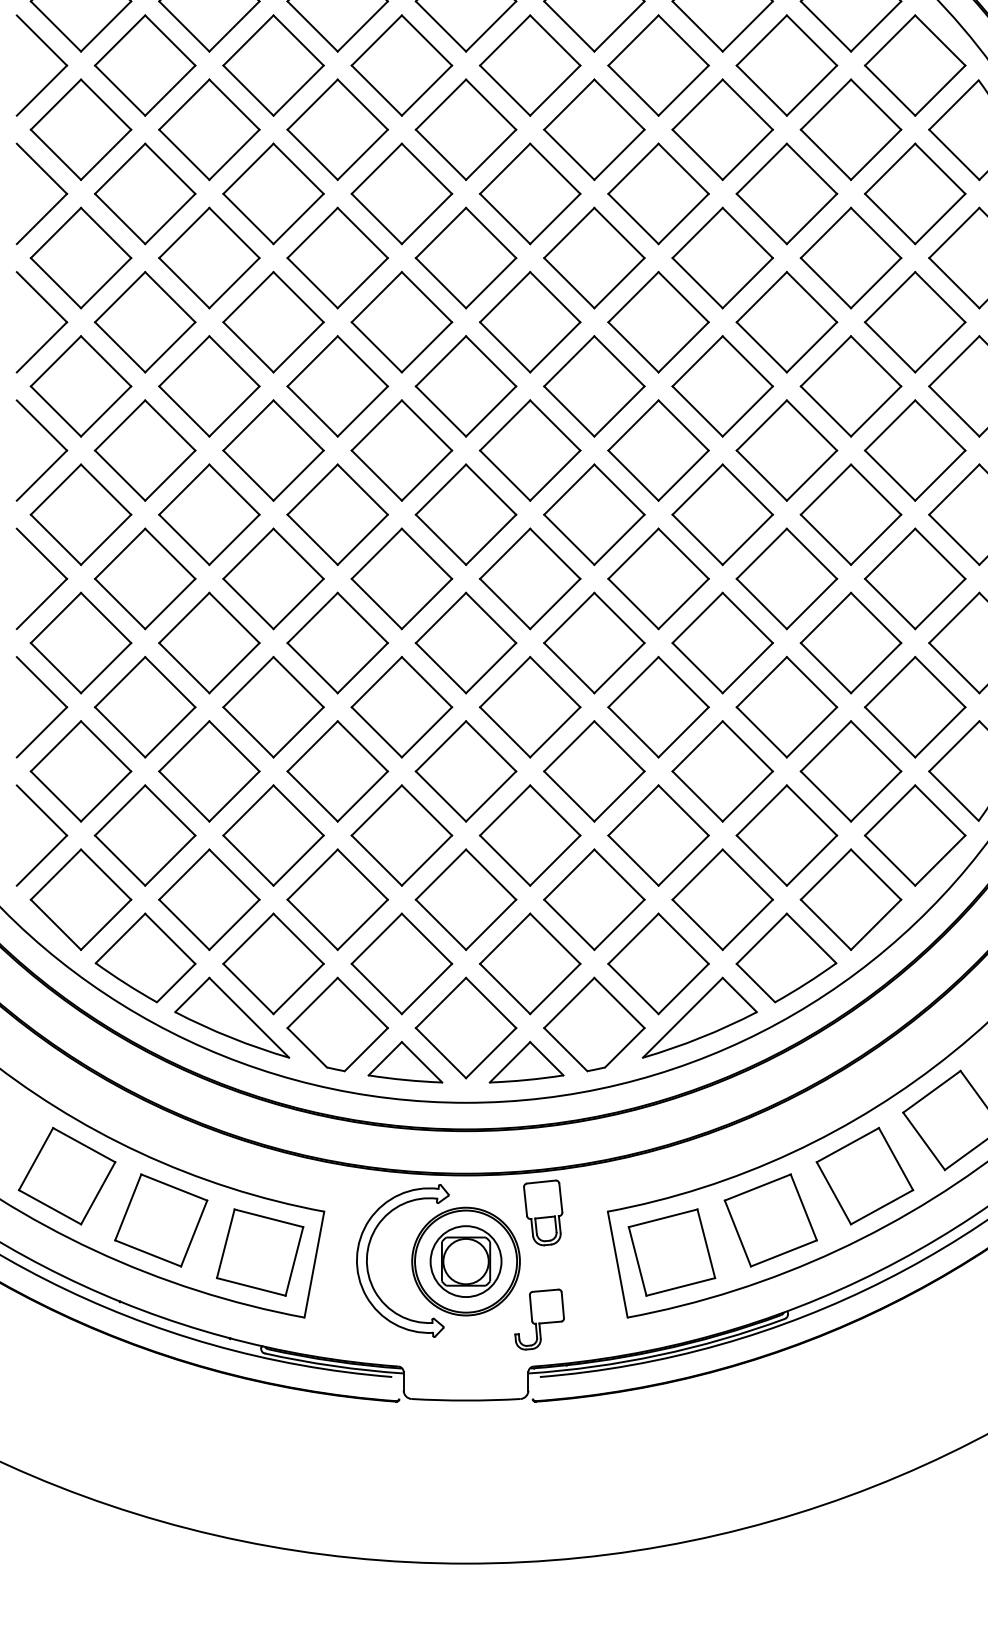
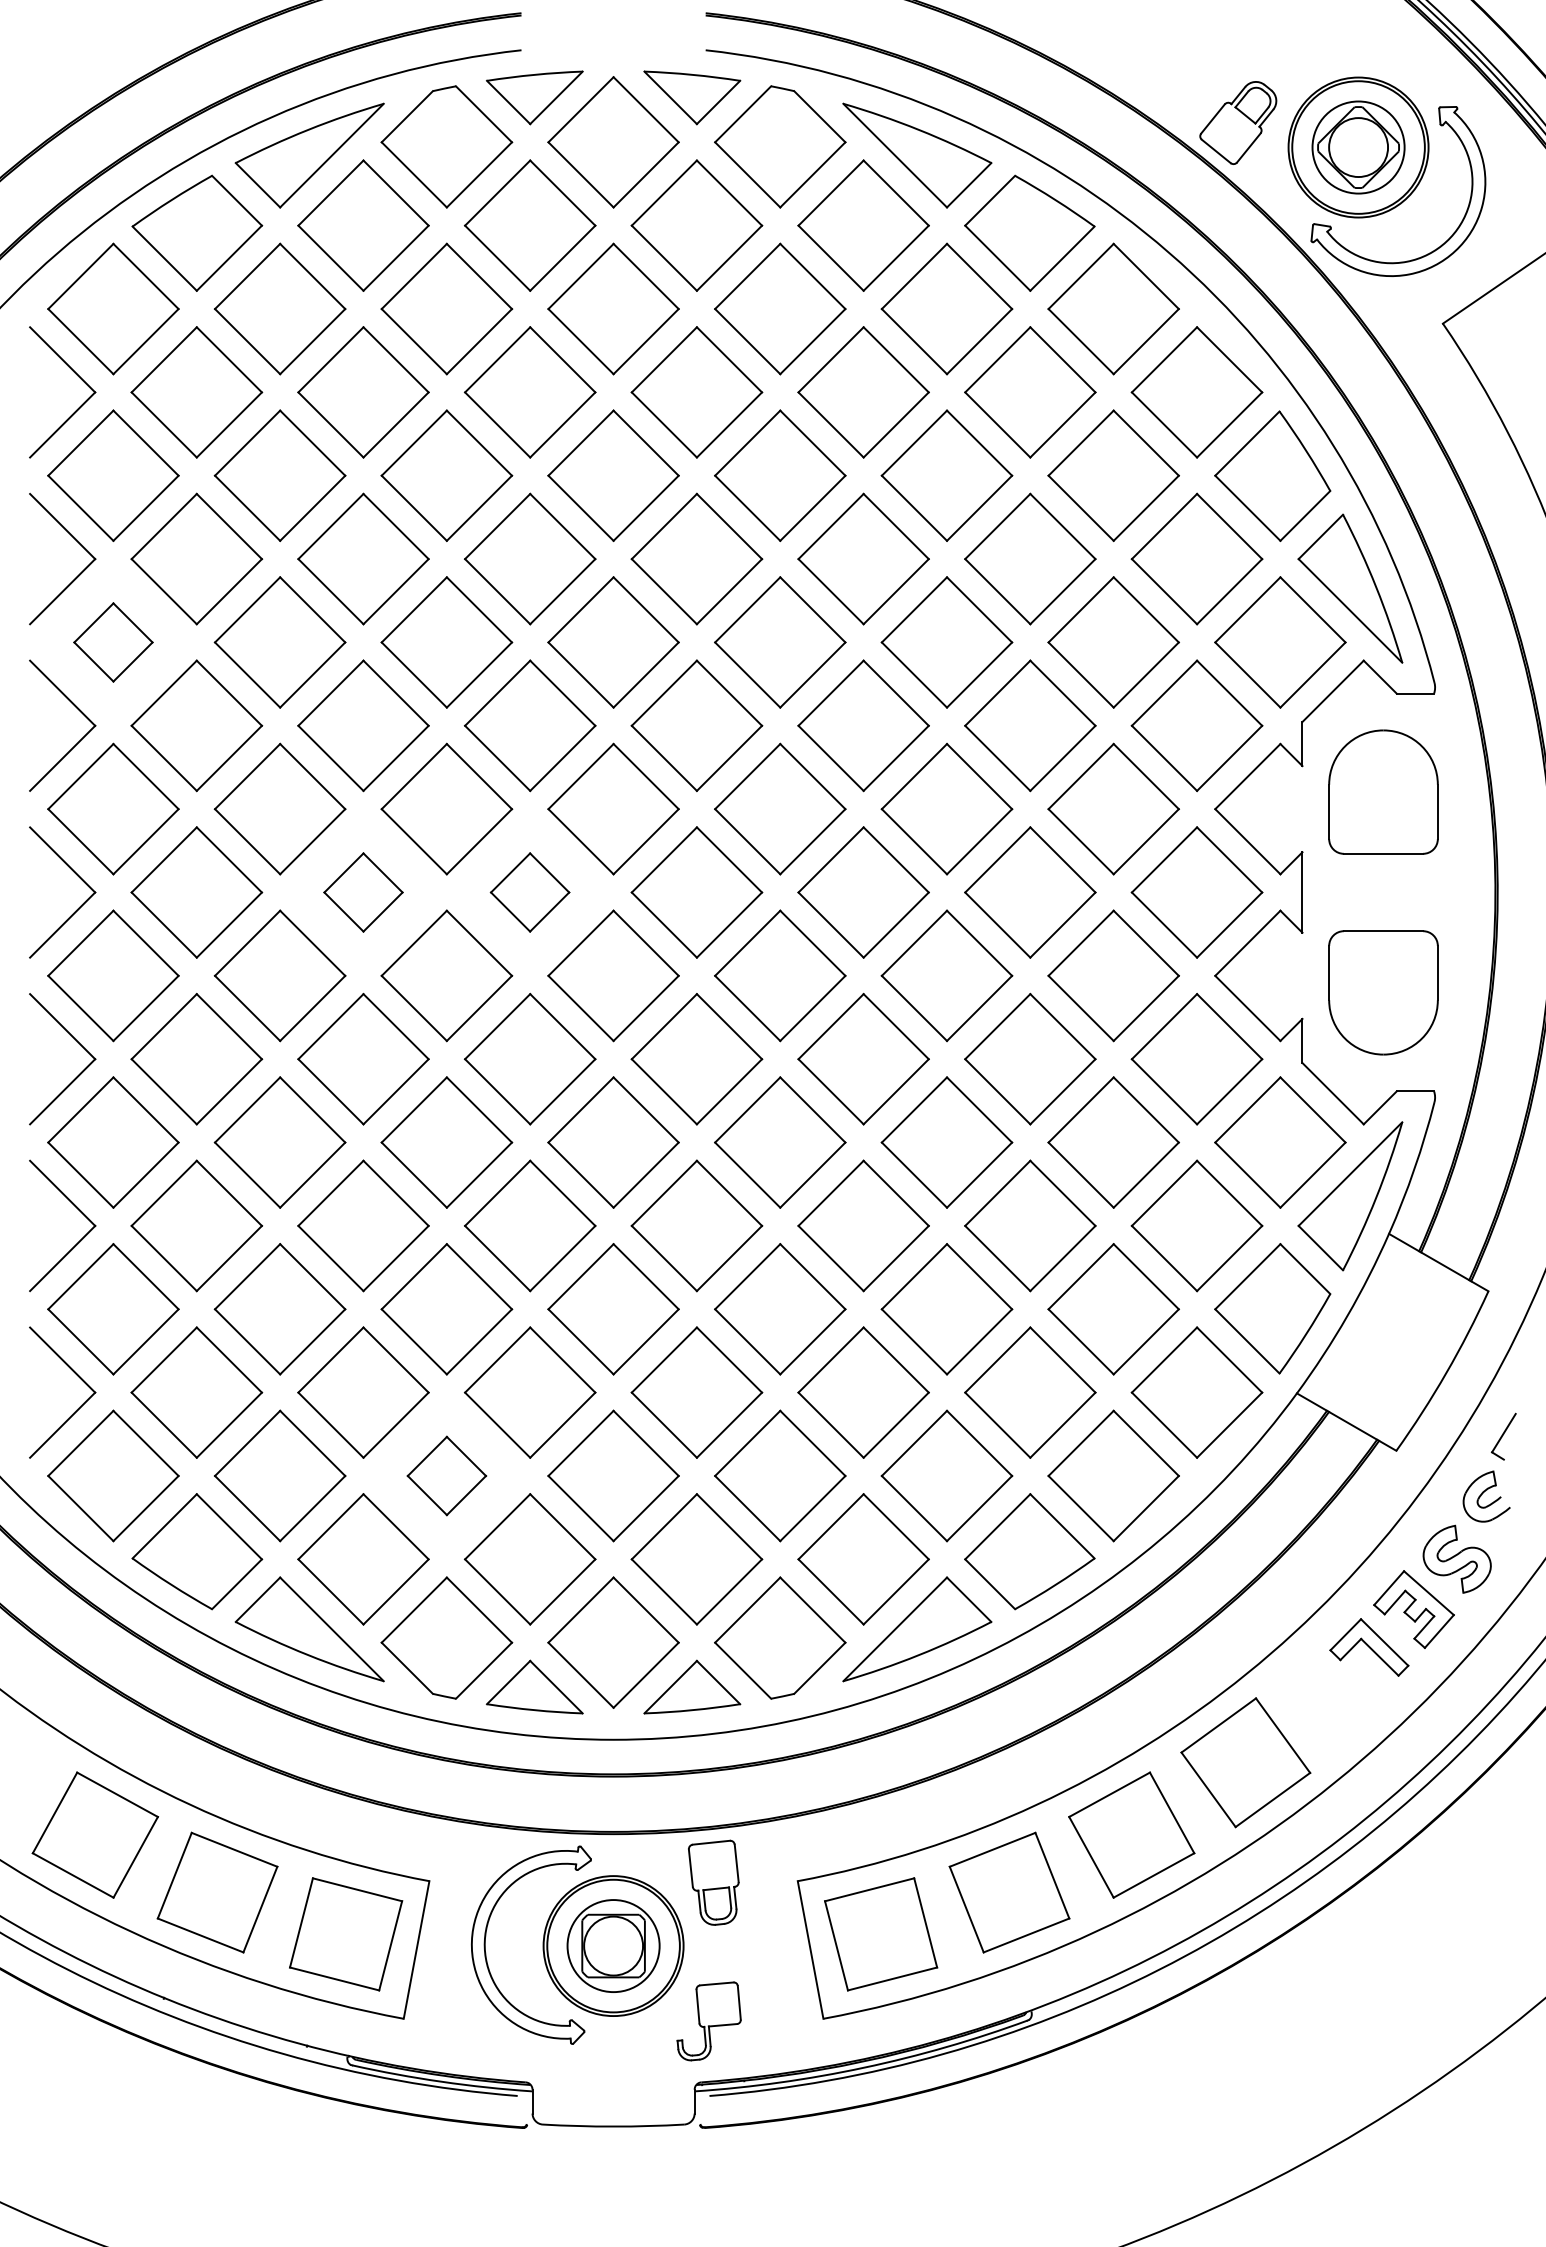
part: (81, 258) -> (113, 642), size x0.6
part: (273, 450) -> (363, 892), size x0.6
part: (401, 450) -> (529, 892), size x0.6
part: (337, 899) -> (446, 1475), size x0.6

